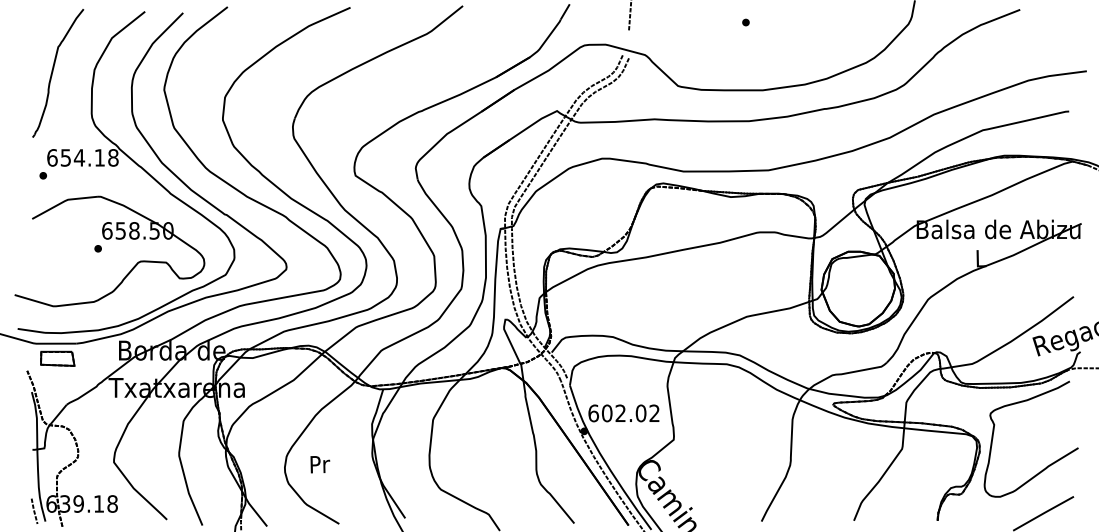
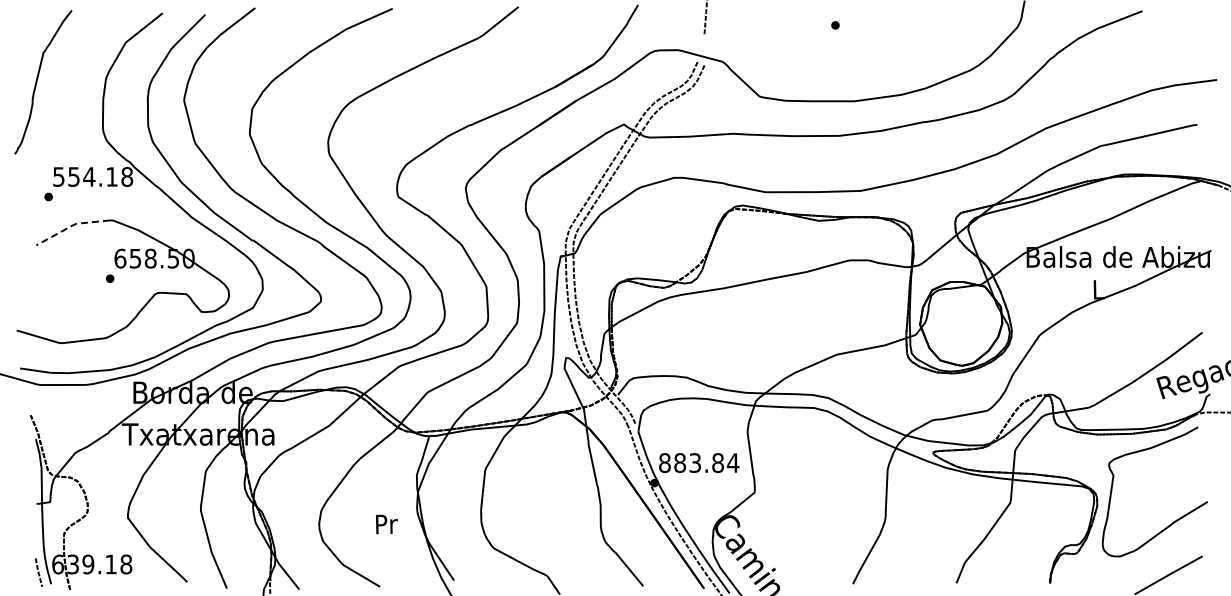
part: (58, 73) -> (43, 82), moved
text: (52, 157) -> (58, 176), 654.18 -> 554.18
line: (64, 201) -> (72, 225), solid -> dashed
part: (57, 358) -> (64, 401), removed
text: (624, 413) -> (699, 463), 602.02 -> 883.84
text: (319, 464) -> (386, 524), moved

